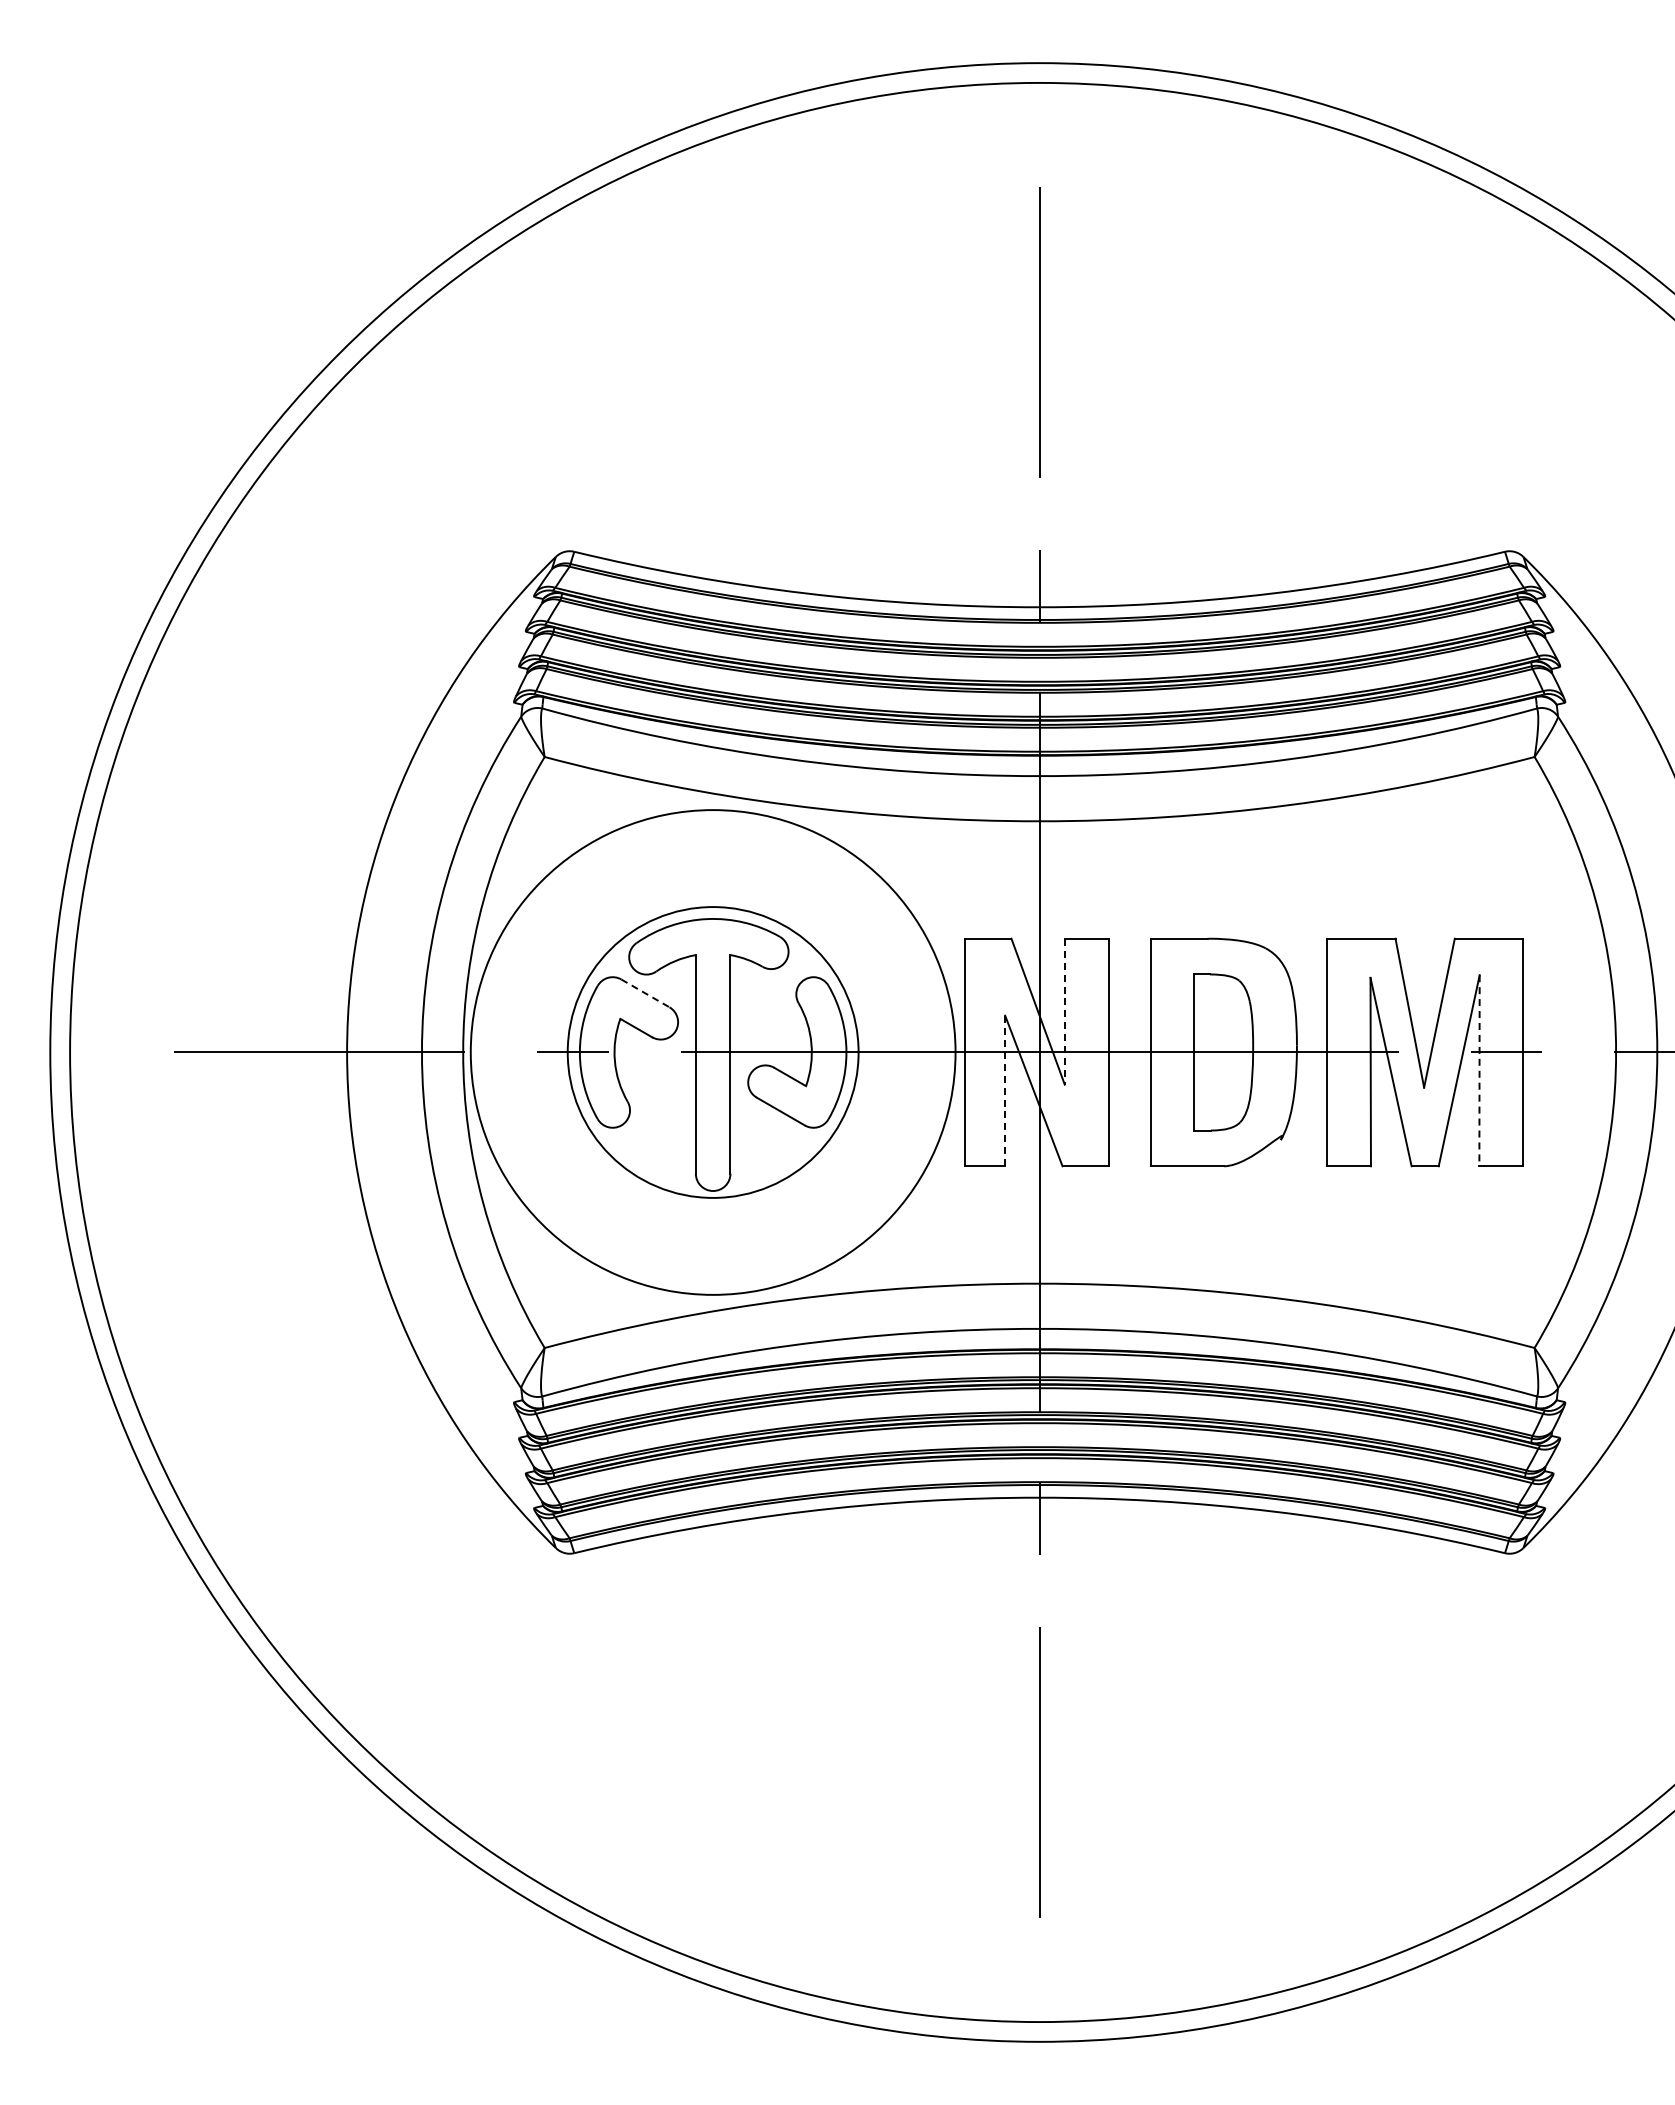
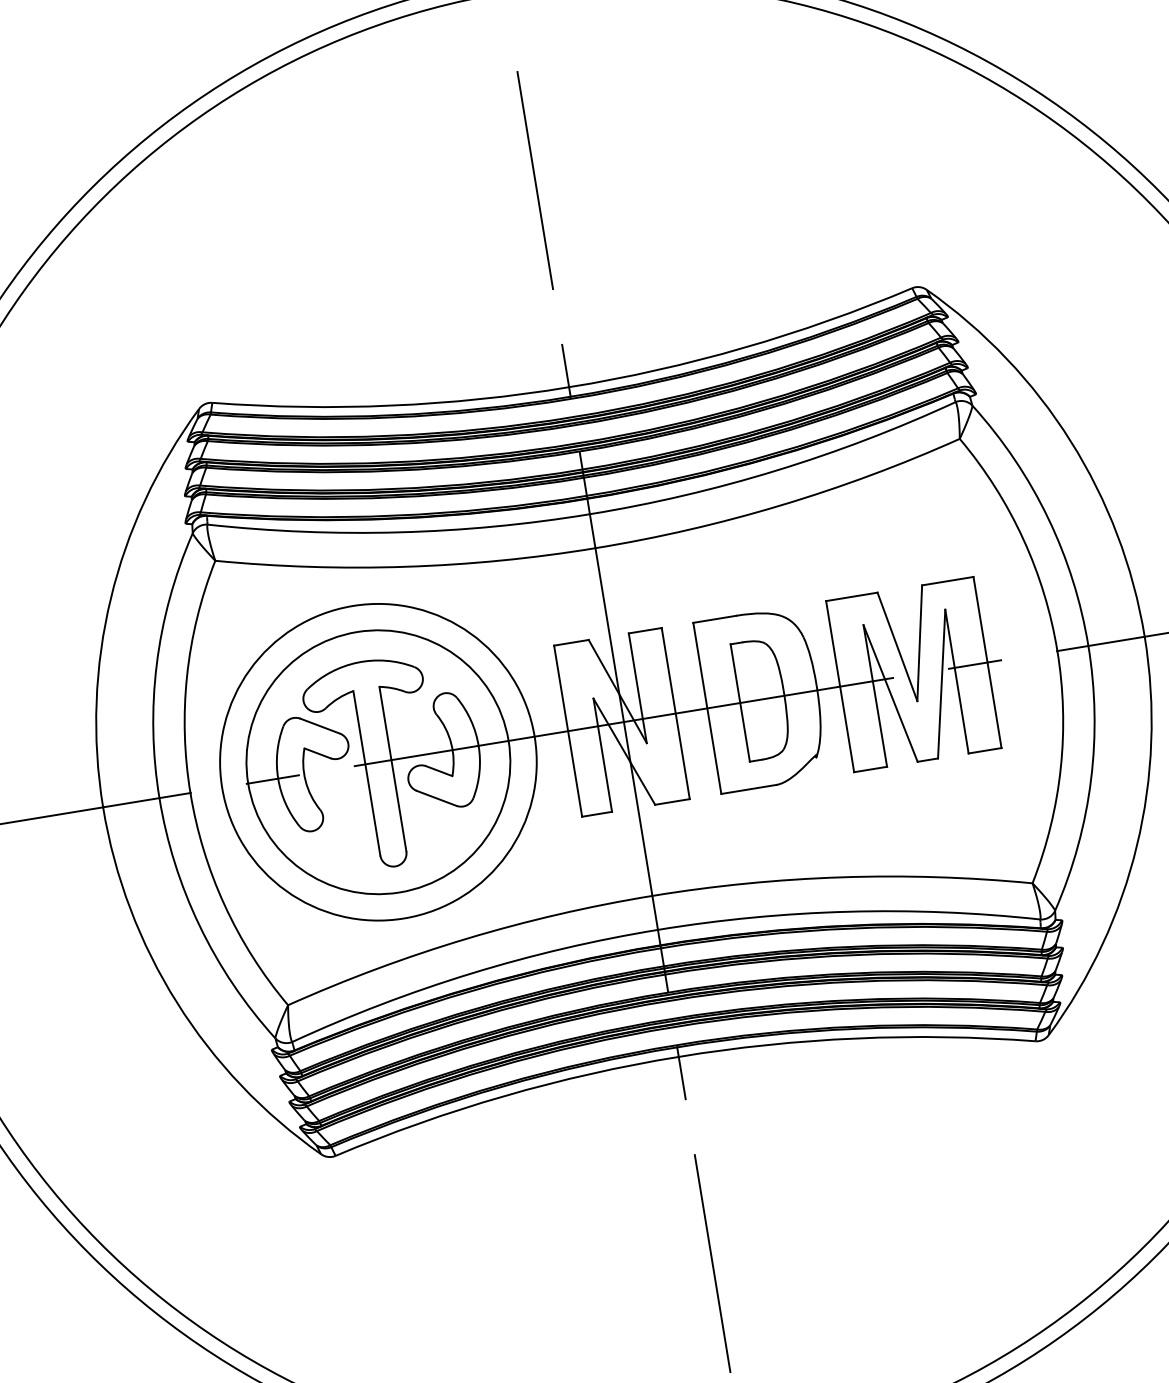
line: (645, 993) -> (320, 726), dashed -> solid
line: (1064, 1011) -> (637, 688), dashed -> solid
circle: (712, 1052) -> (377, 762), size x1.43
circle: (713, 1052) -> (378, 762), size x0.71
line: (1479, 1070) -> (956, 681), dashed -> solid
line: (1005, 1090) -> (602, 754), dashed -> solid

